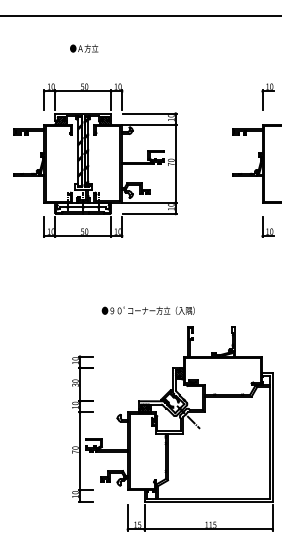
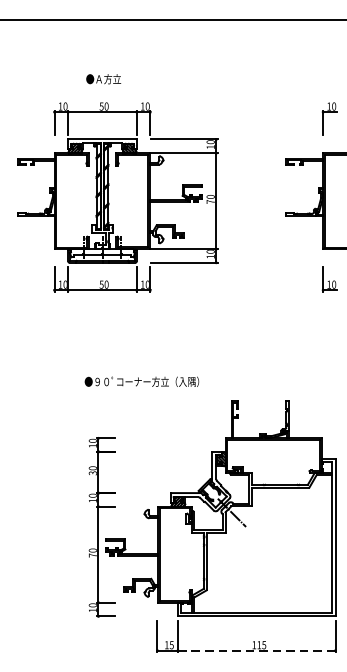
text: (84, 48) -> (104, 79), moved
text: (147, 310) -> (140, 381), moved
line: (209, 529) -> (257, 650), solid -> dashed

